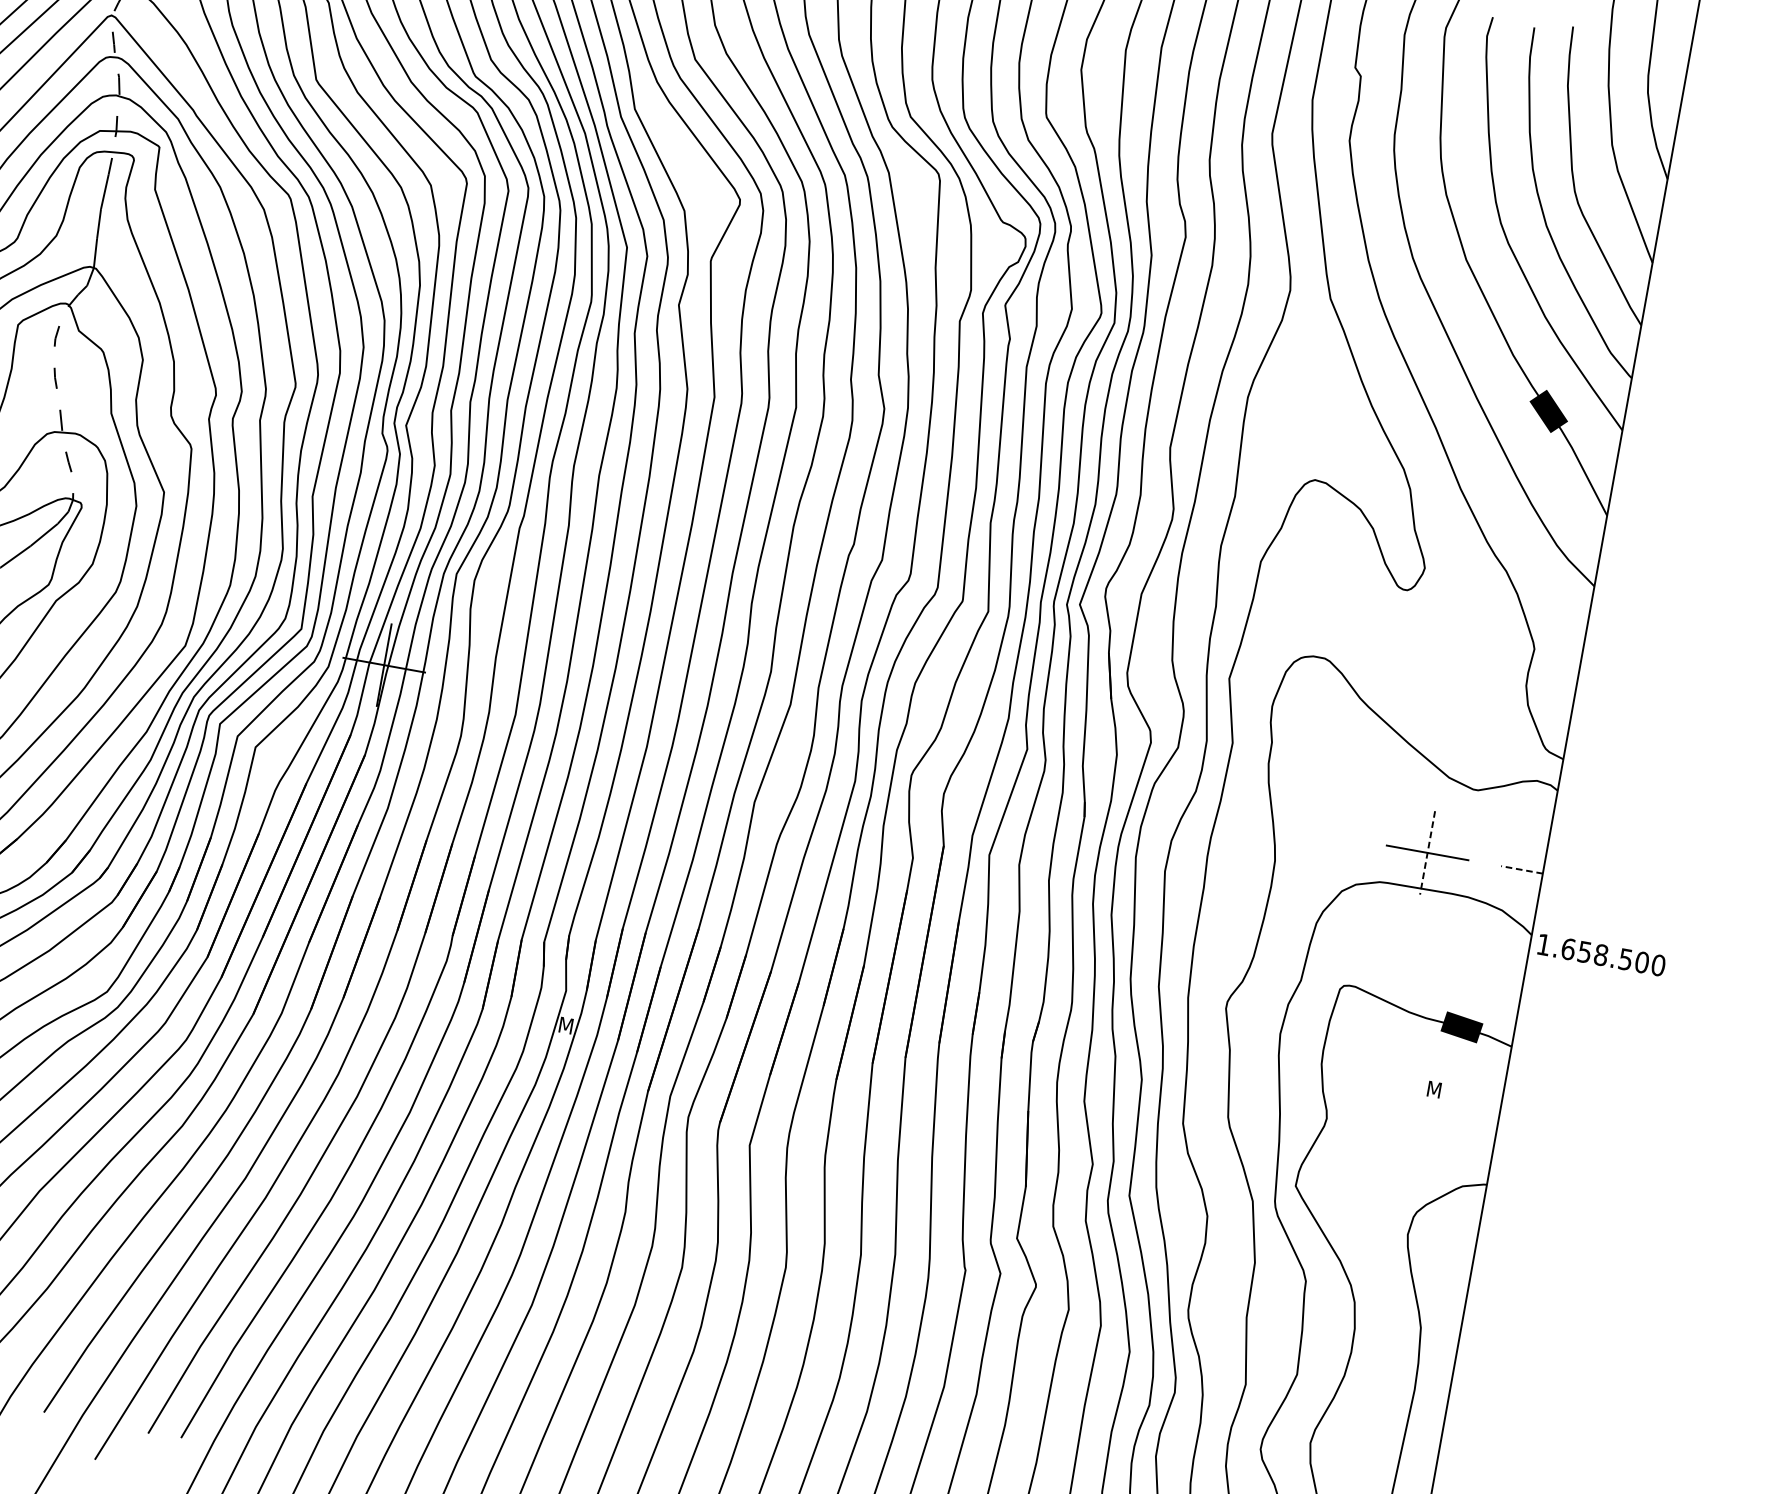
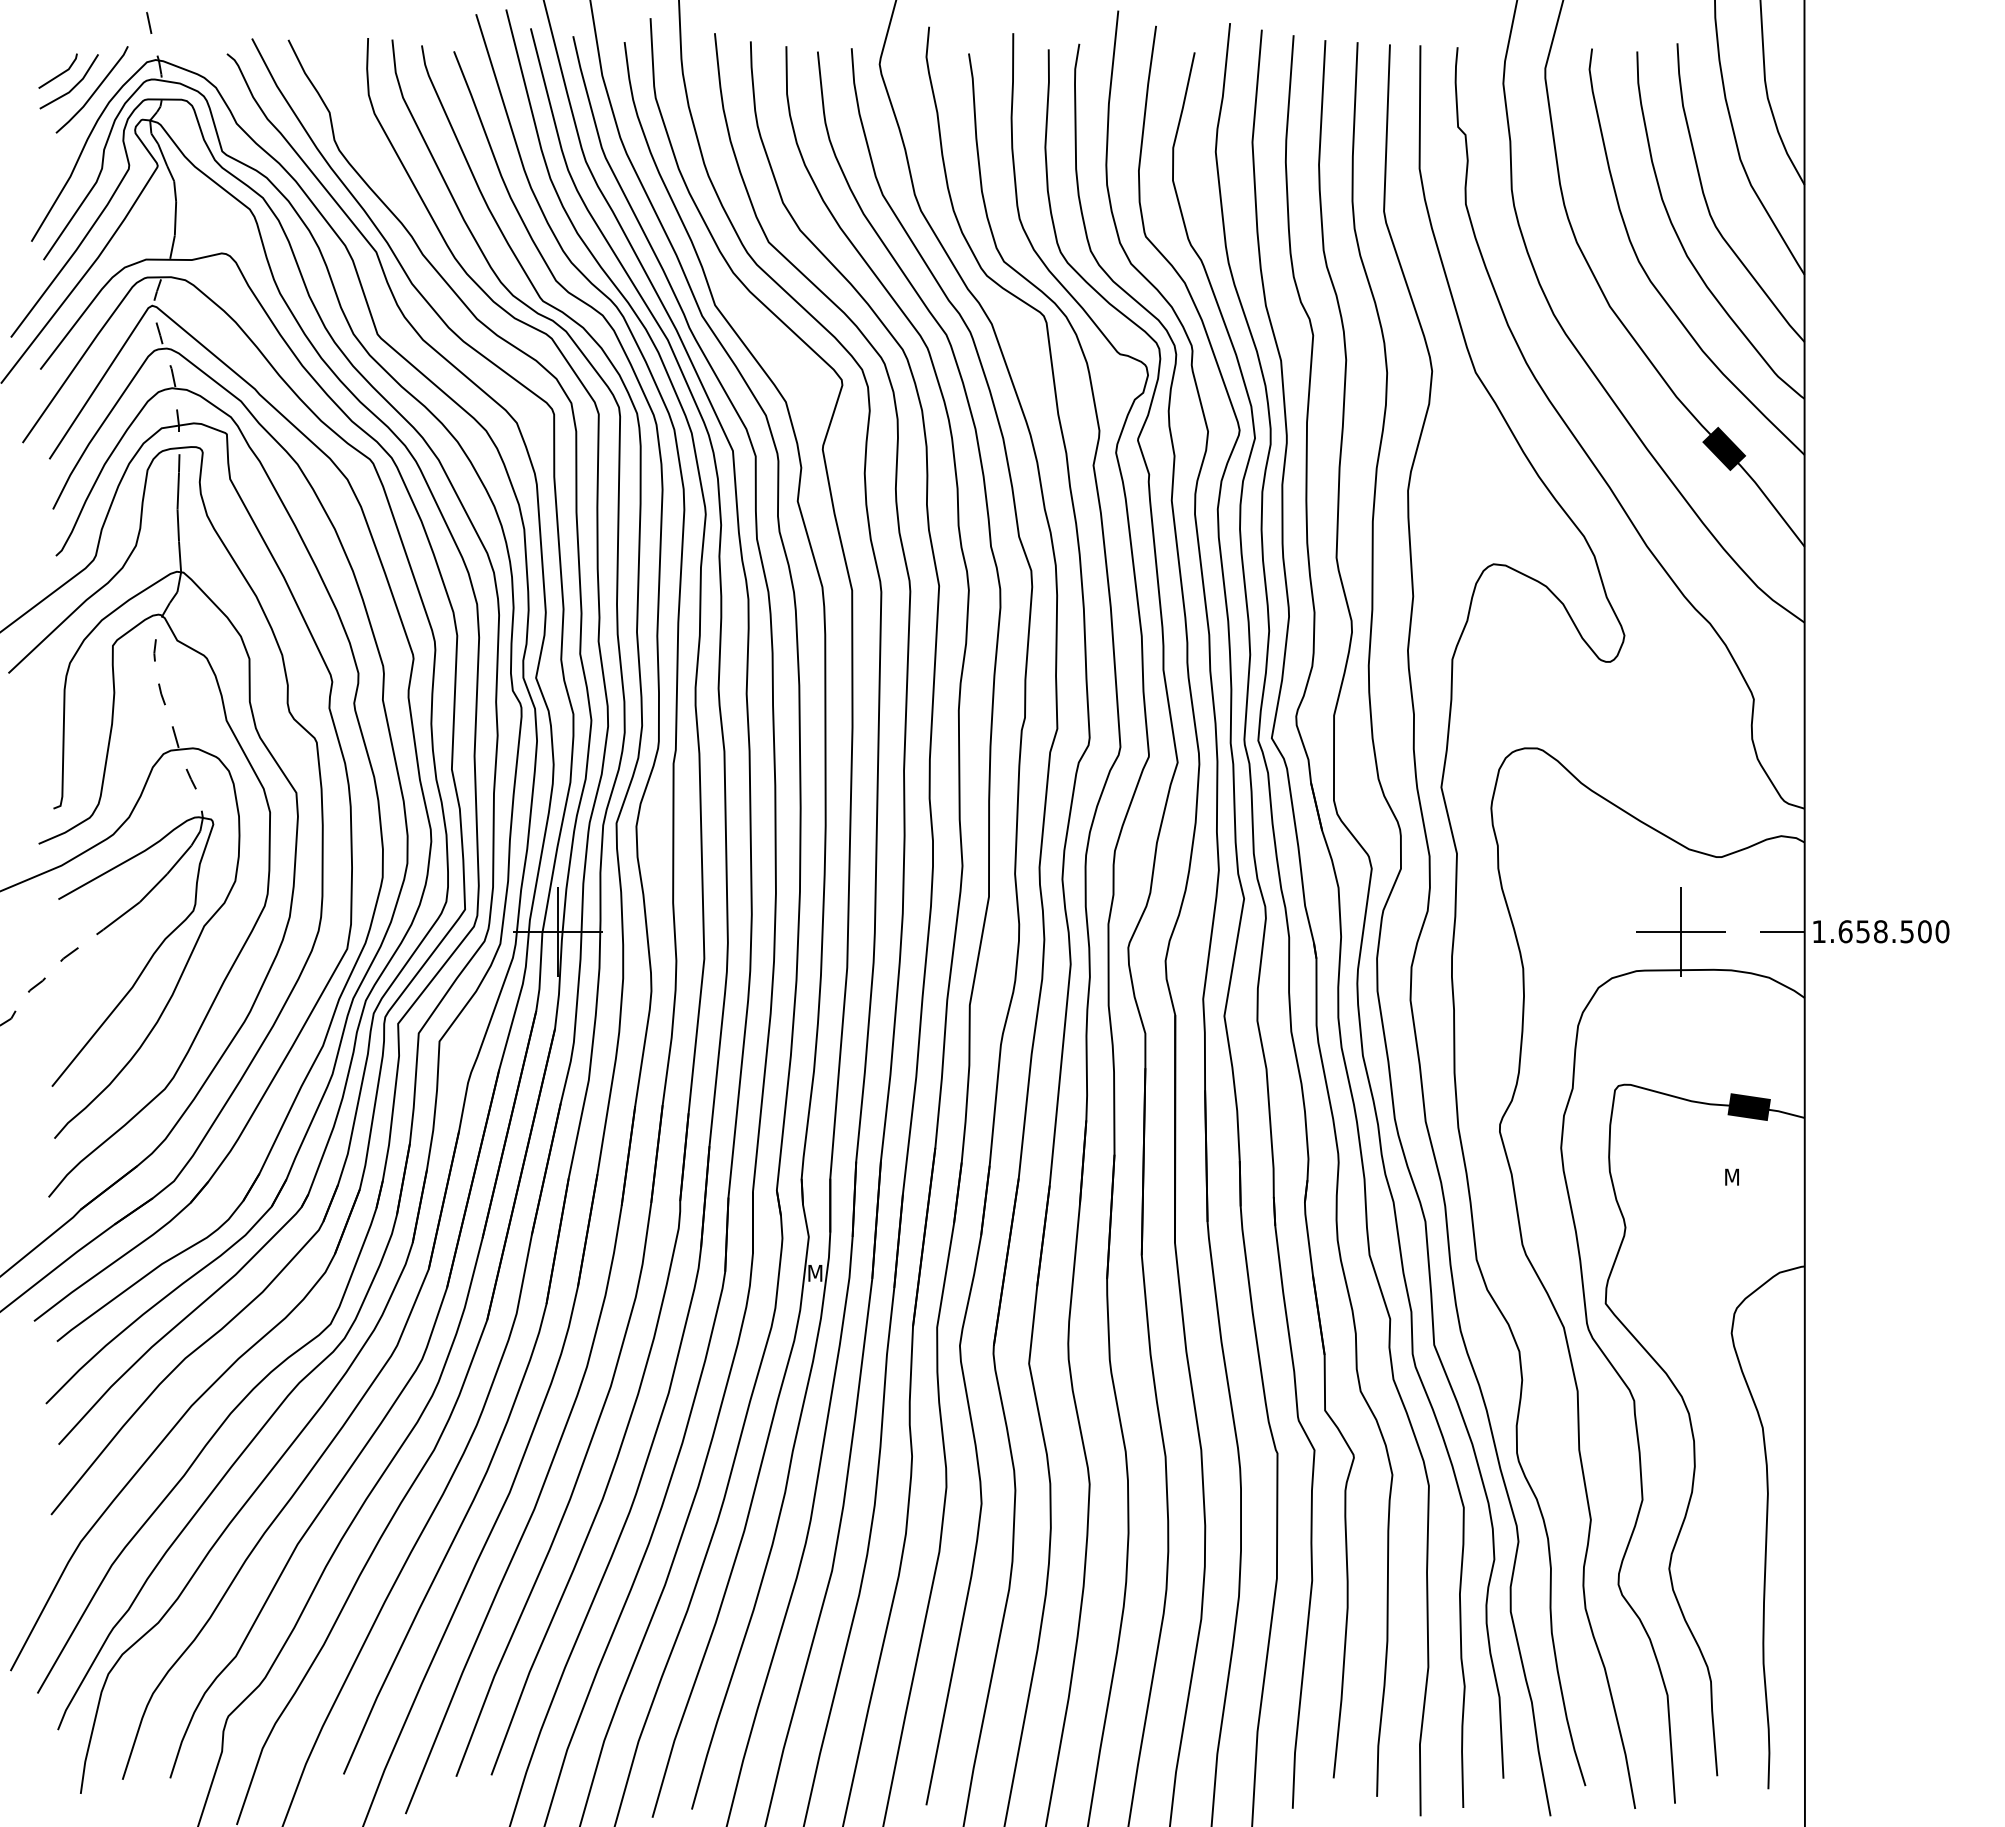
line: (1427, 852) -> (1680, 931), dashed -> solid
line: (1521, 869) -> (1781, 931), dashed -> solid
text: (1601, 955) -> (1881, 931), moved

